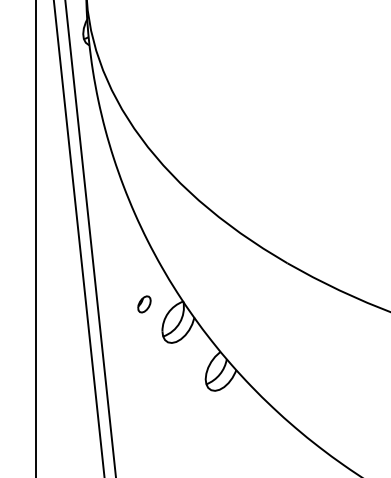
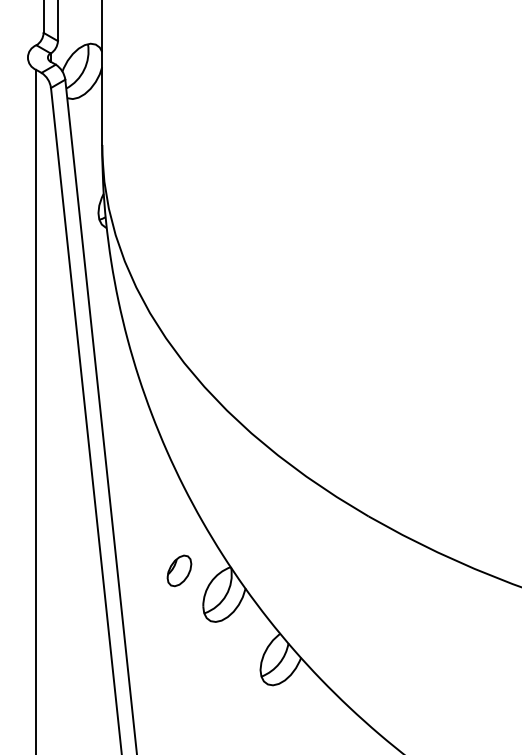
part: (144, 304) -> (179, 570), size x1.43

